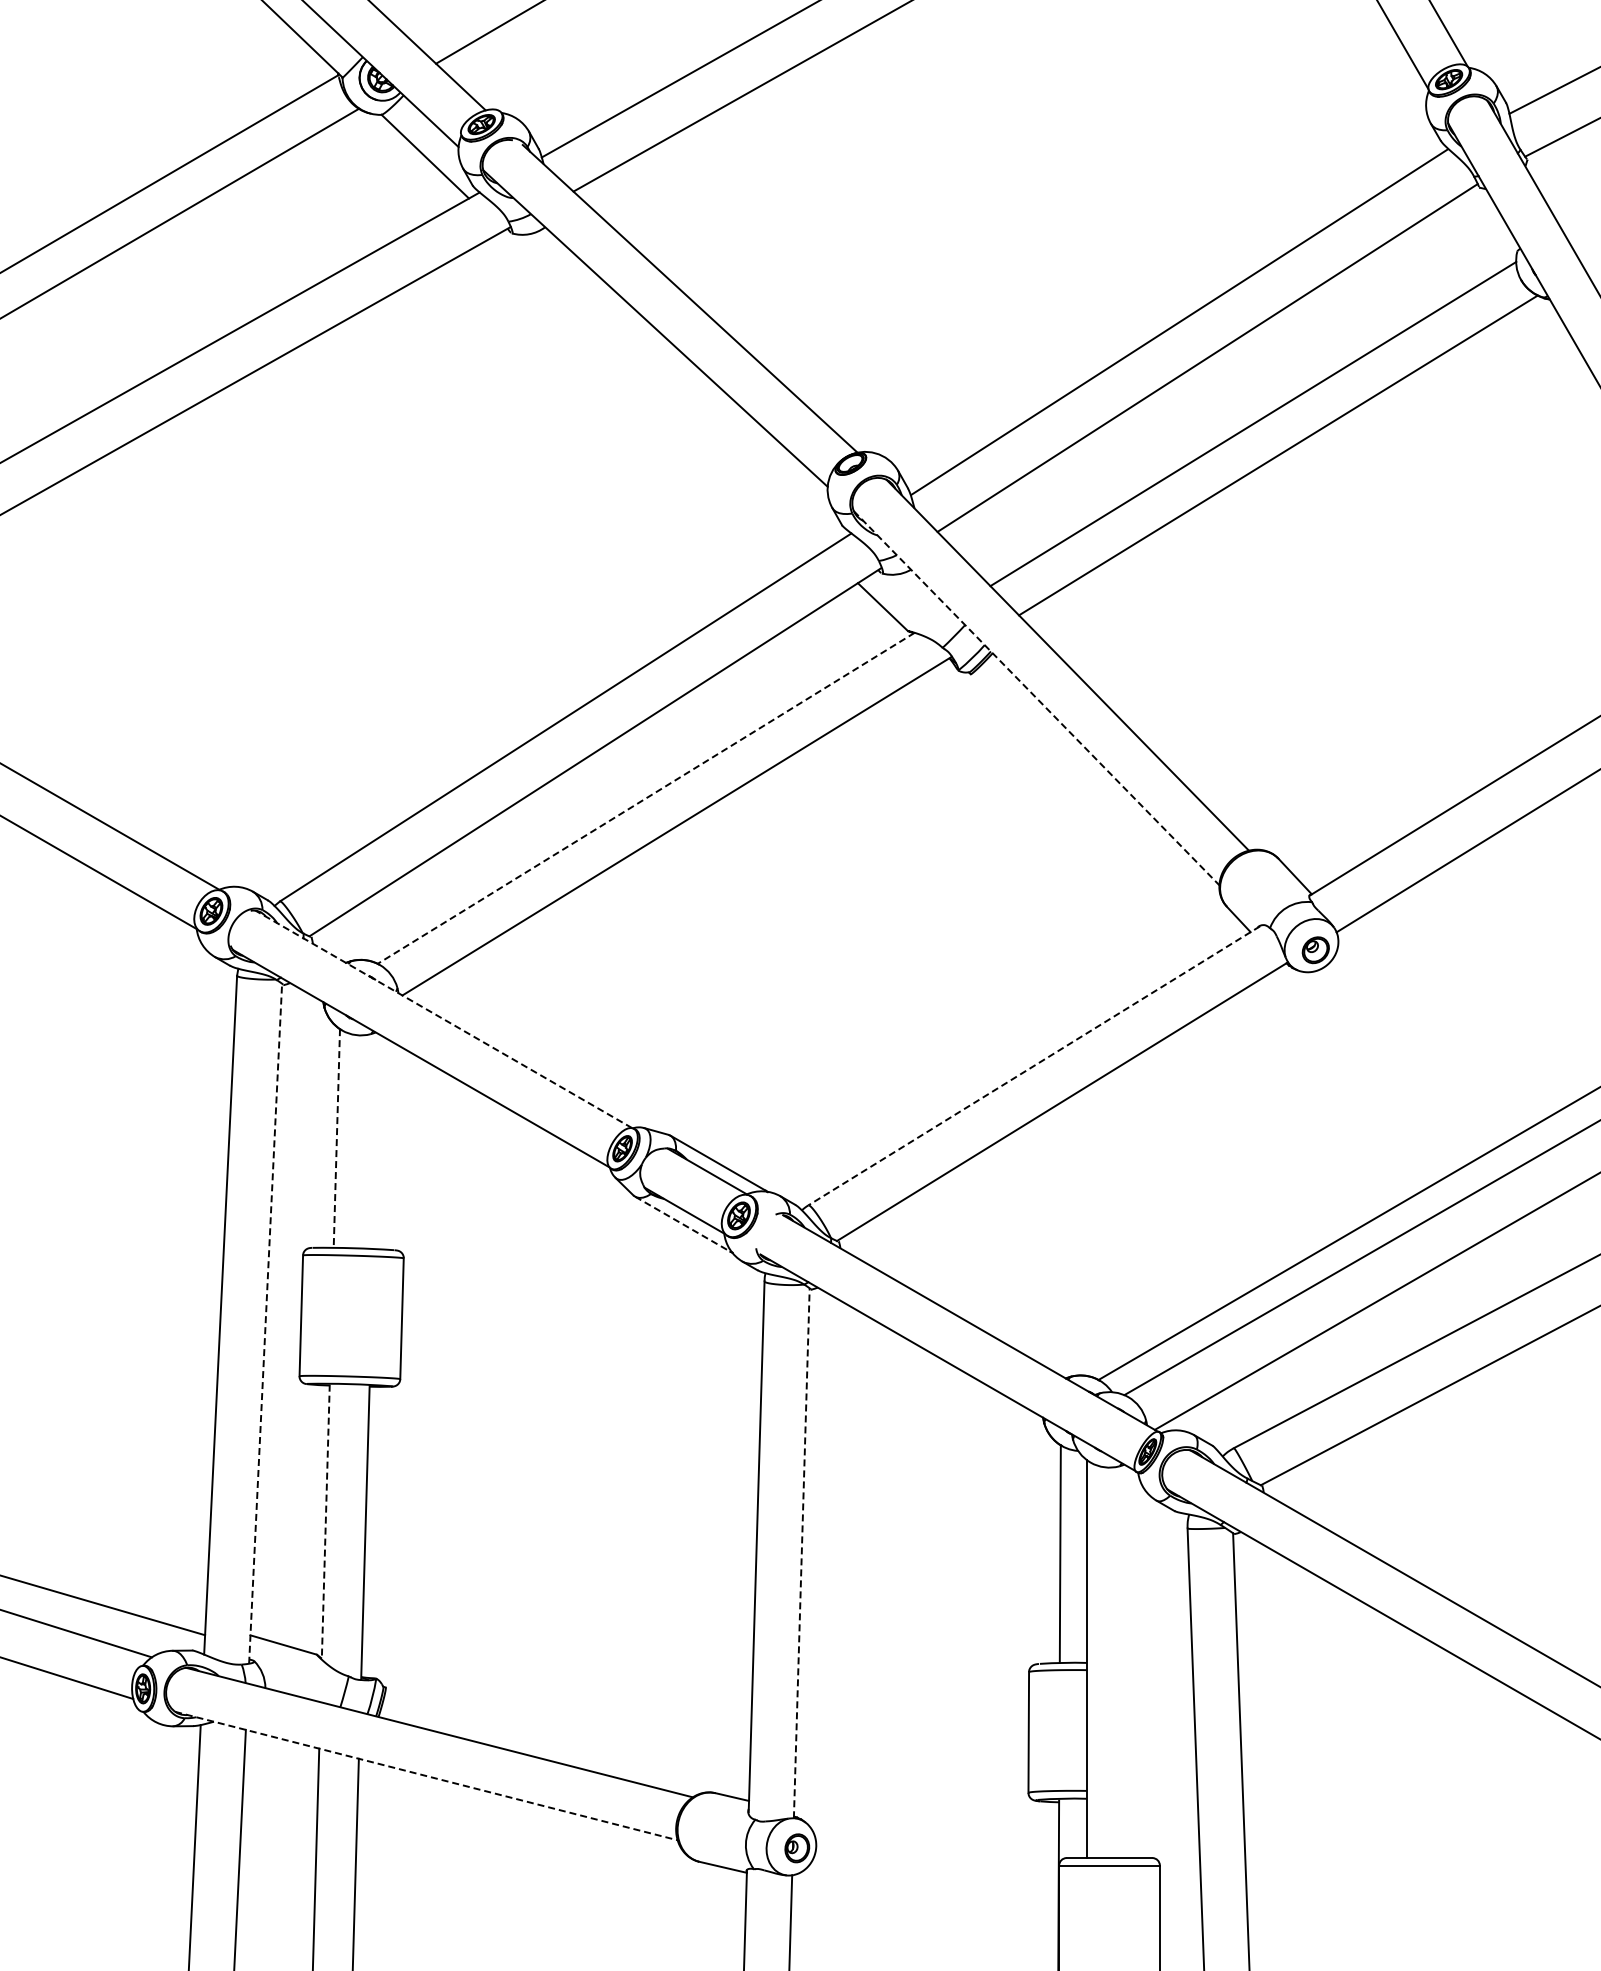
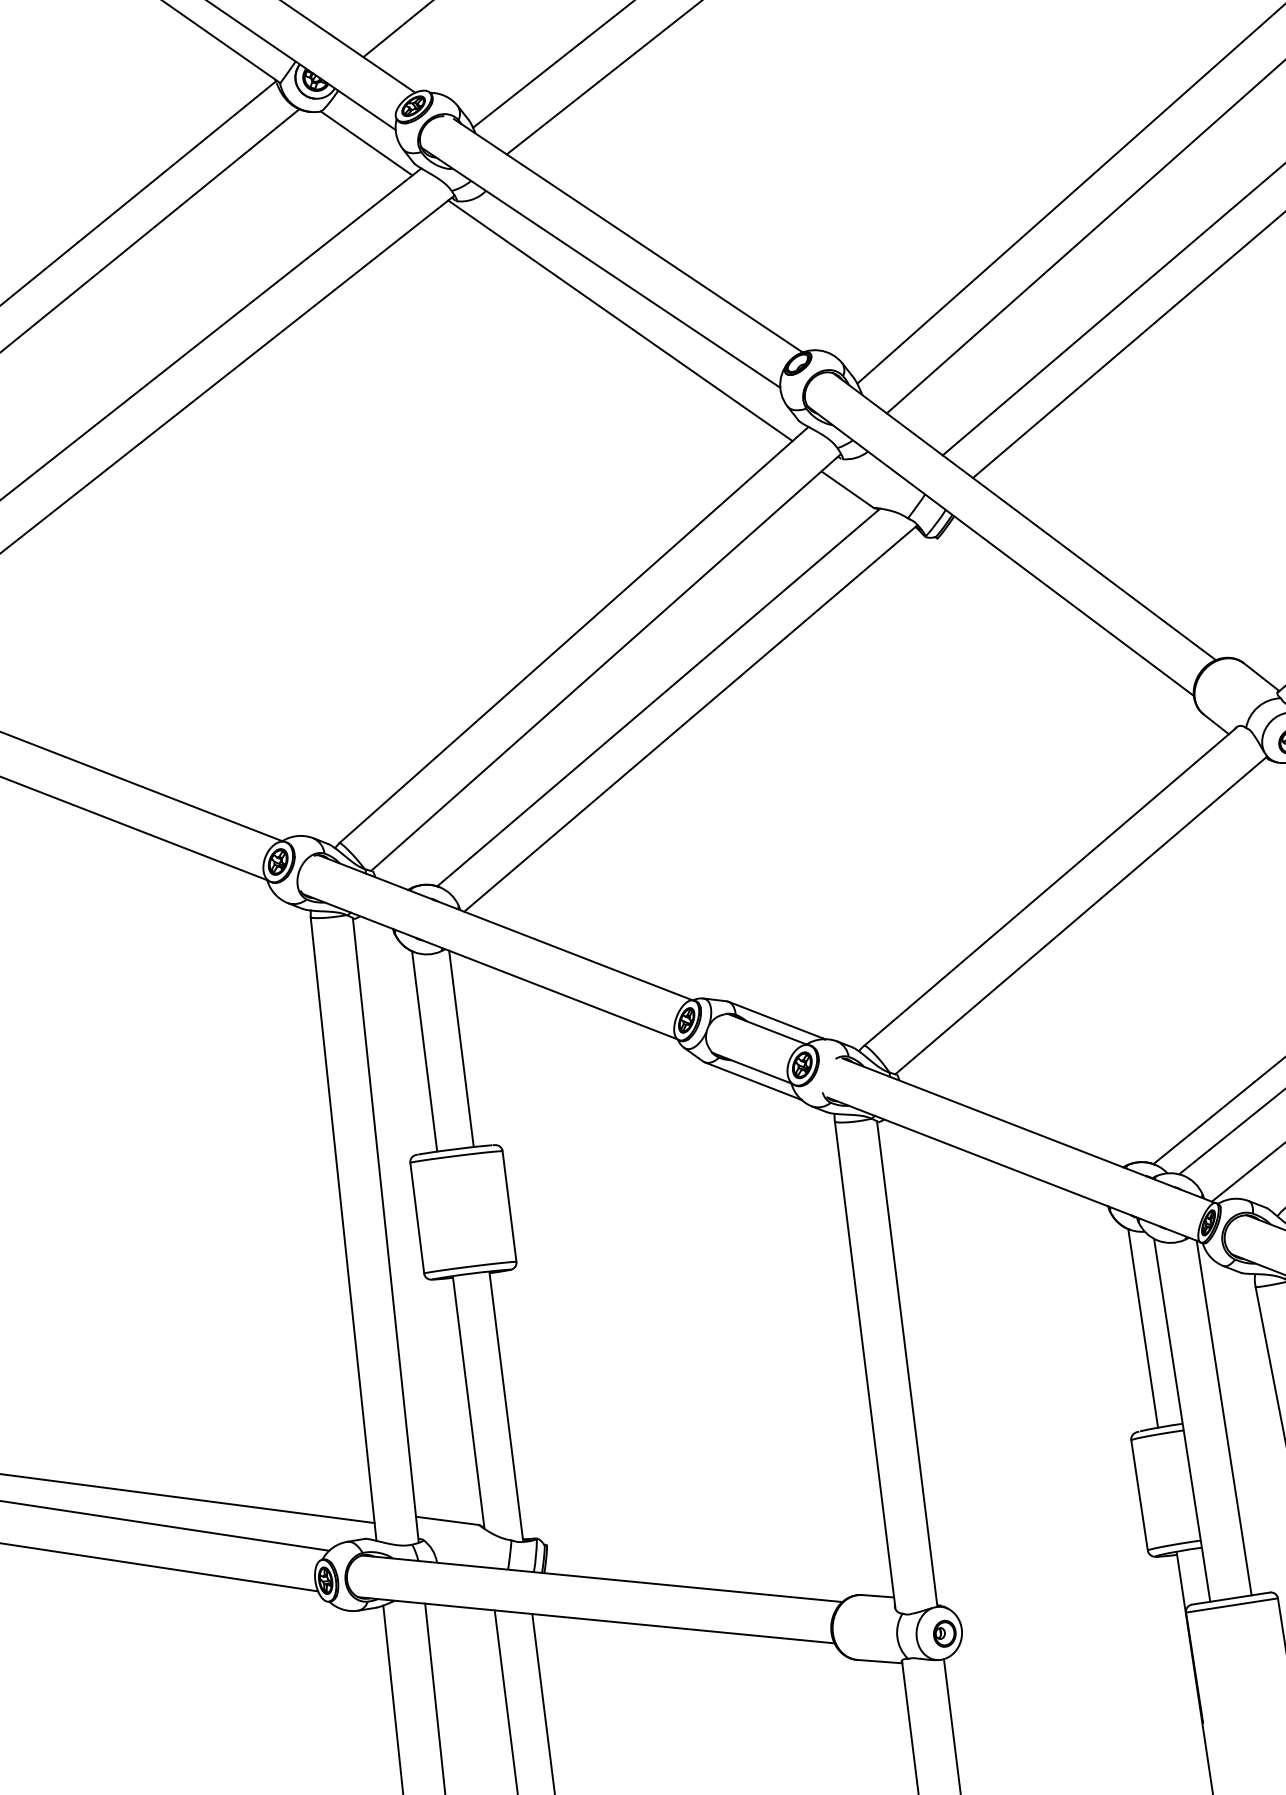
line: (667, 388) -> (620, 320), added
line: (1036, 698) -> (1000, 551), dashed -> solid
line: (645, 798) -> (658, 697), dashed -> solid
line: (443, 1019) -> (505, 927), dashed -> solid
line: (1033, 1066) -> (1049, 887), dashed -> solid
line: (336, 1139) -> (424, 1052), dashed -> solid
line: (376, 1141) -> (461, 1048), added
line: (683, 1224) -> (752, 1080), dashed -> solid
line: (265, 1323) -> (385, 1230), dashed -> solid
line: (325, 1522) -> (468, 1403), dashed -> solid
line: (801, 1552) -> (906, 1363), dashed -> solid
line: (1132, 1663) -> (1224, 1417), added
line: (426, 1776) -> (596, 1620), dashed -> solid

